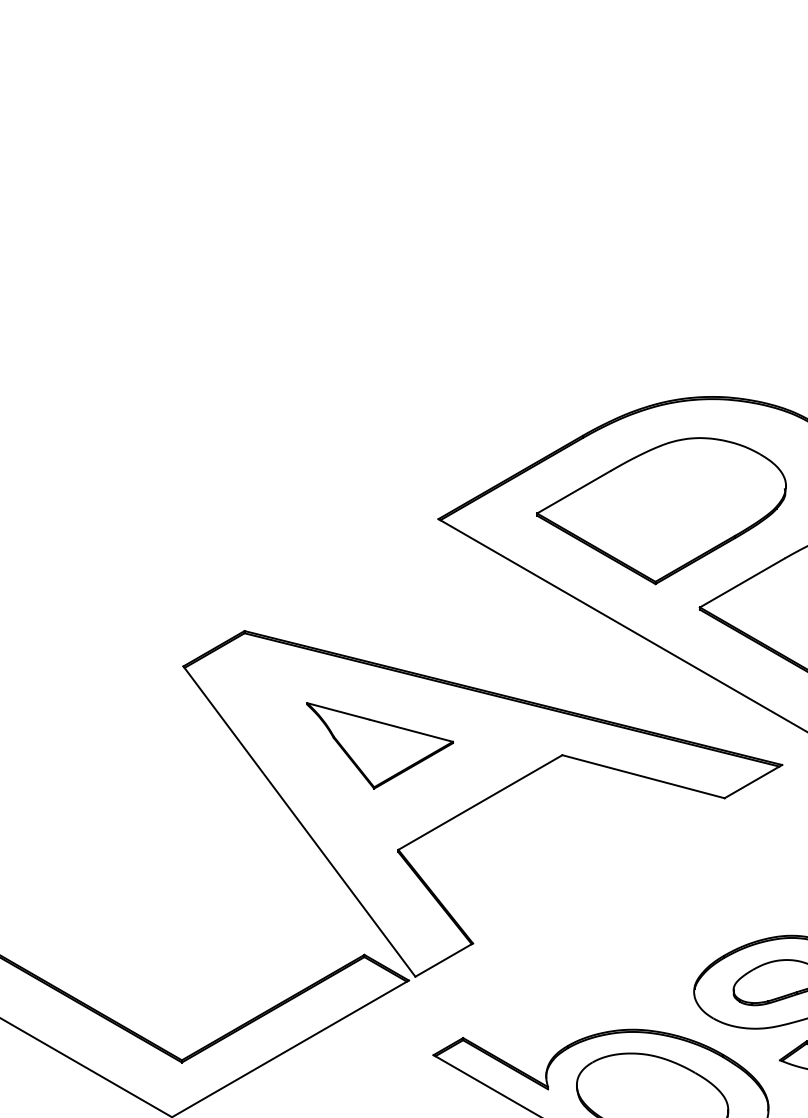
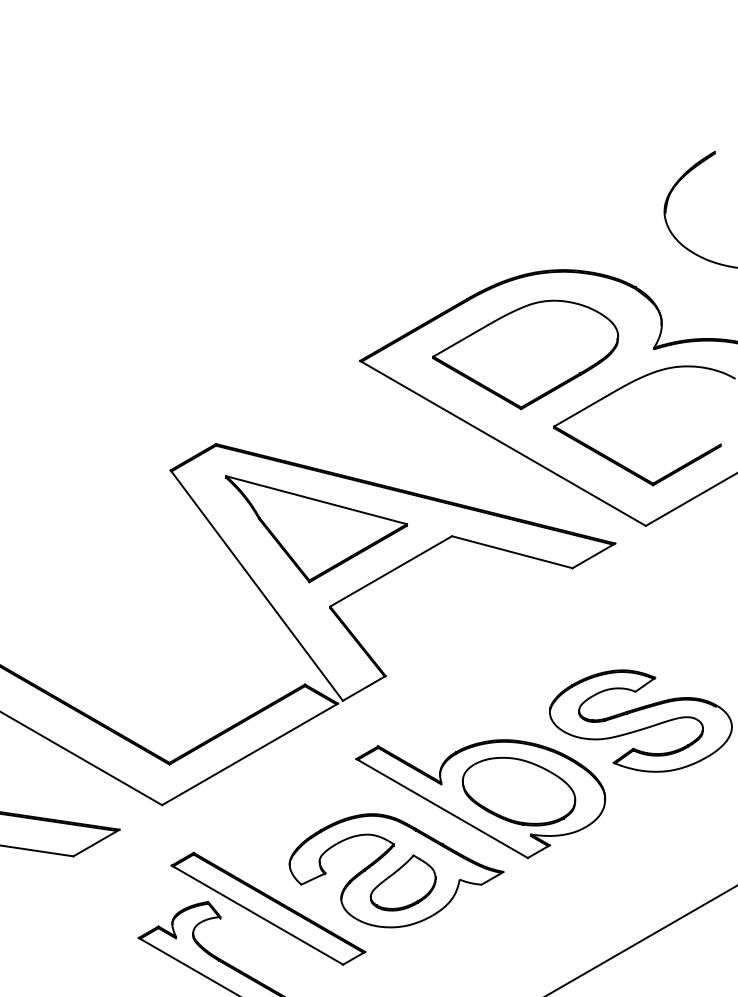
part: (379, 746) -> (316, 529), size x1.67

